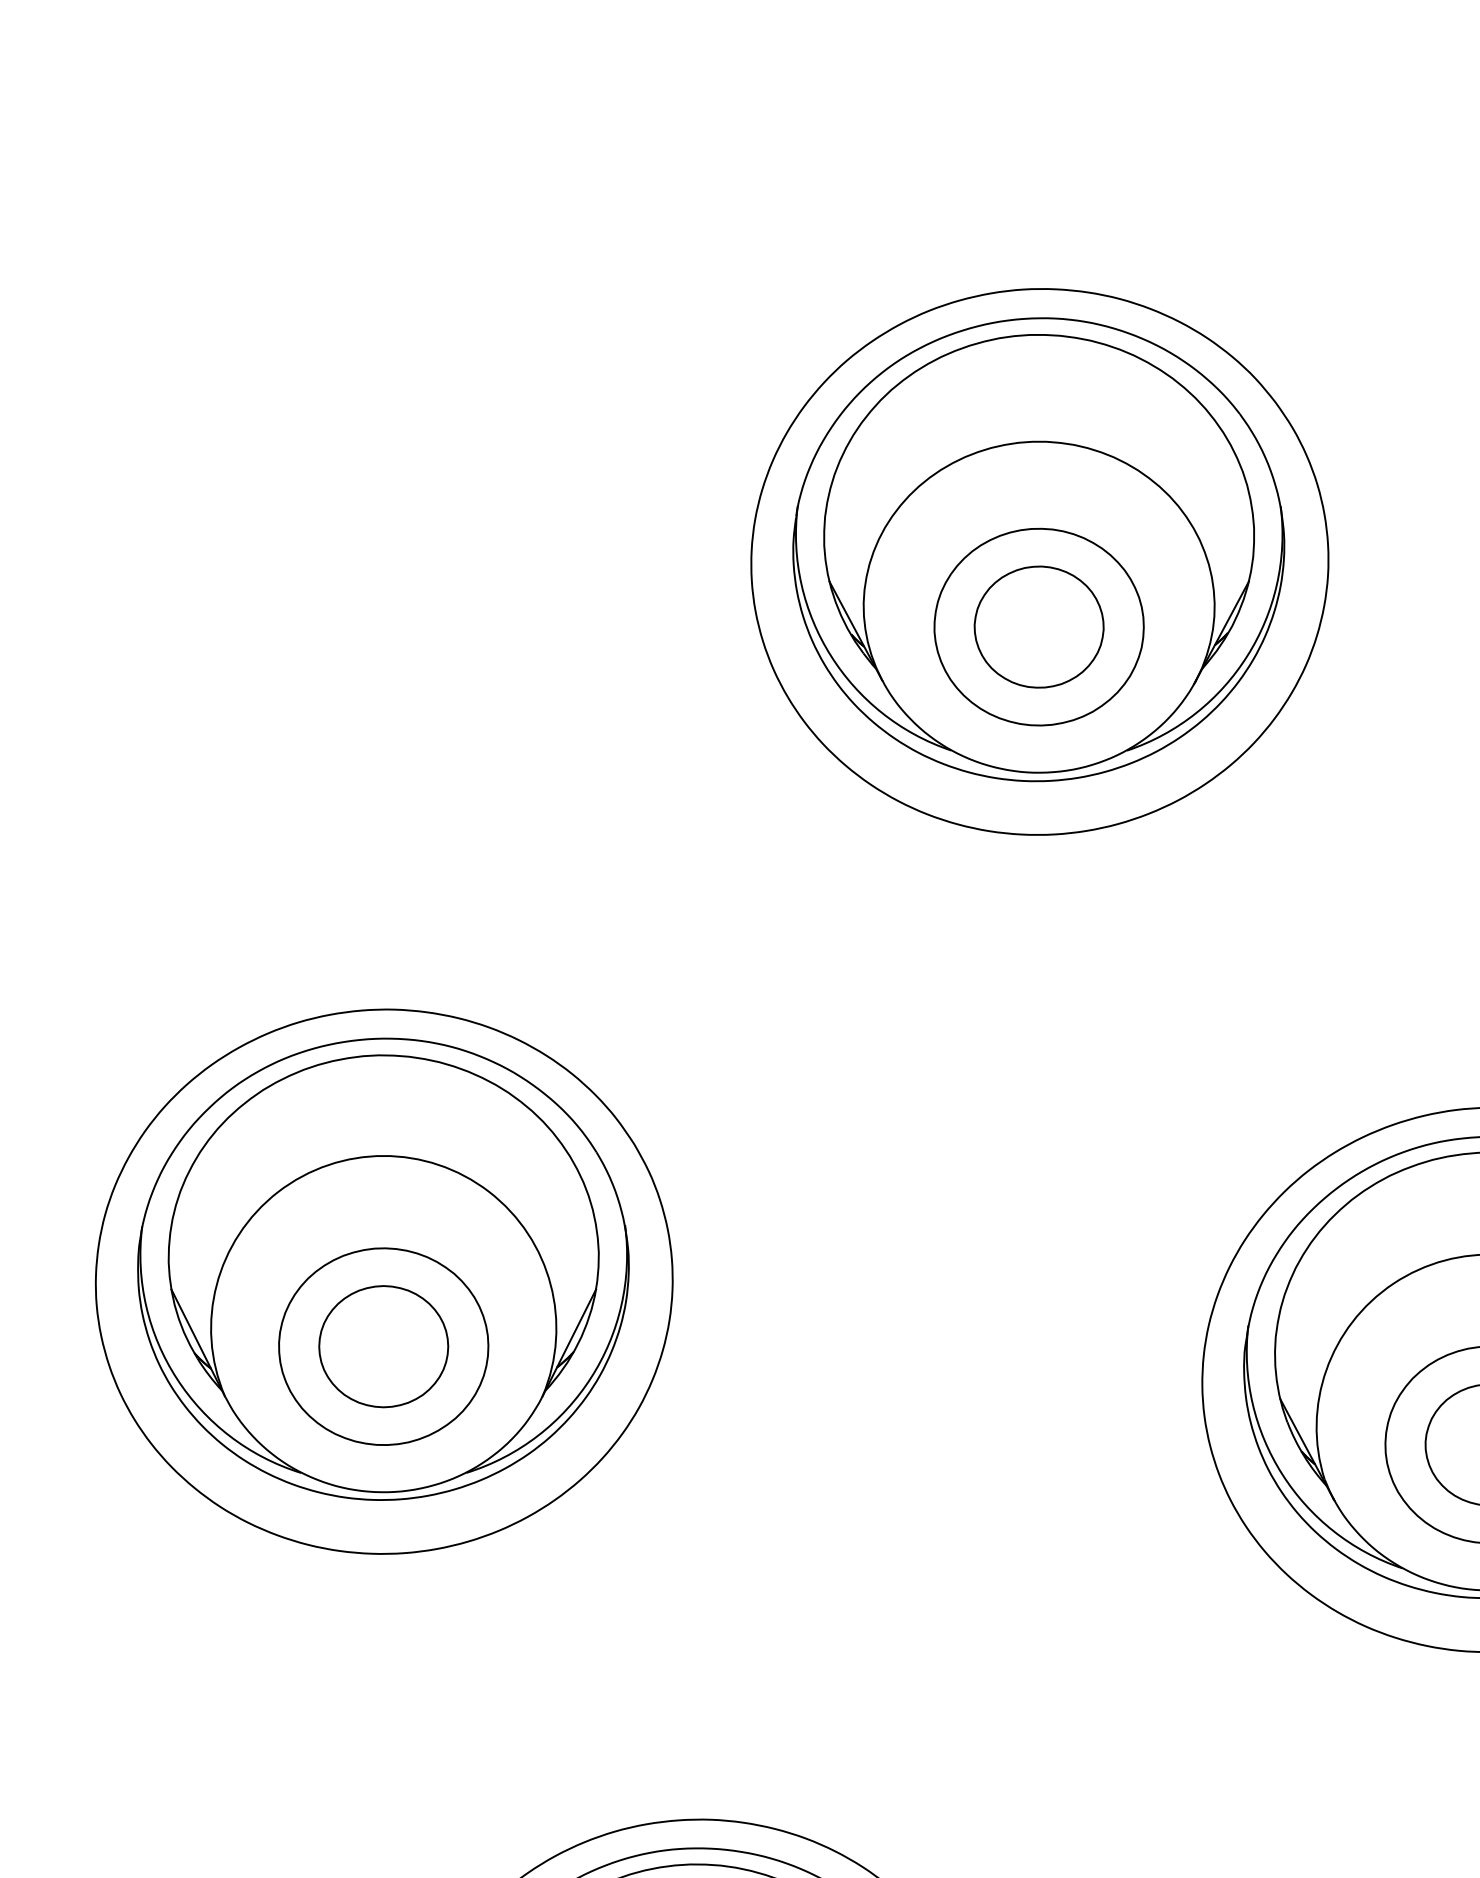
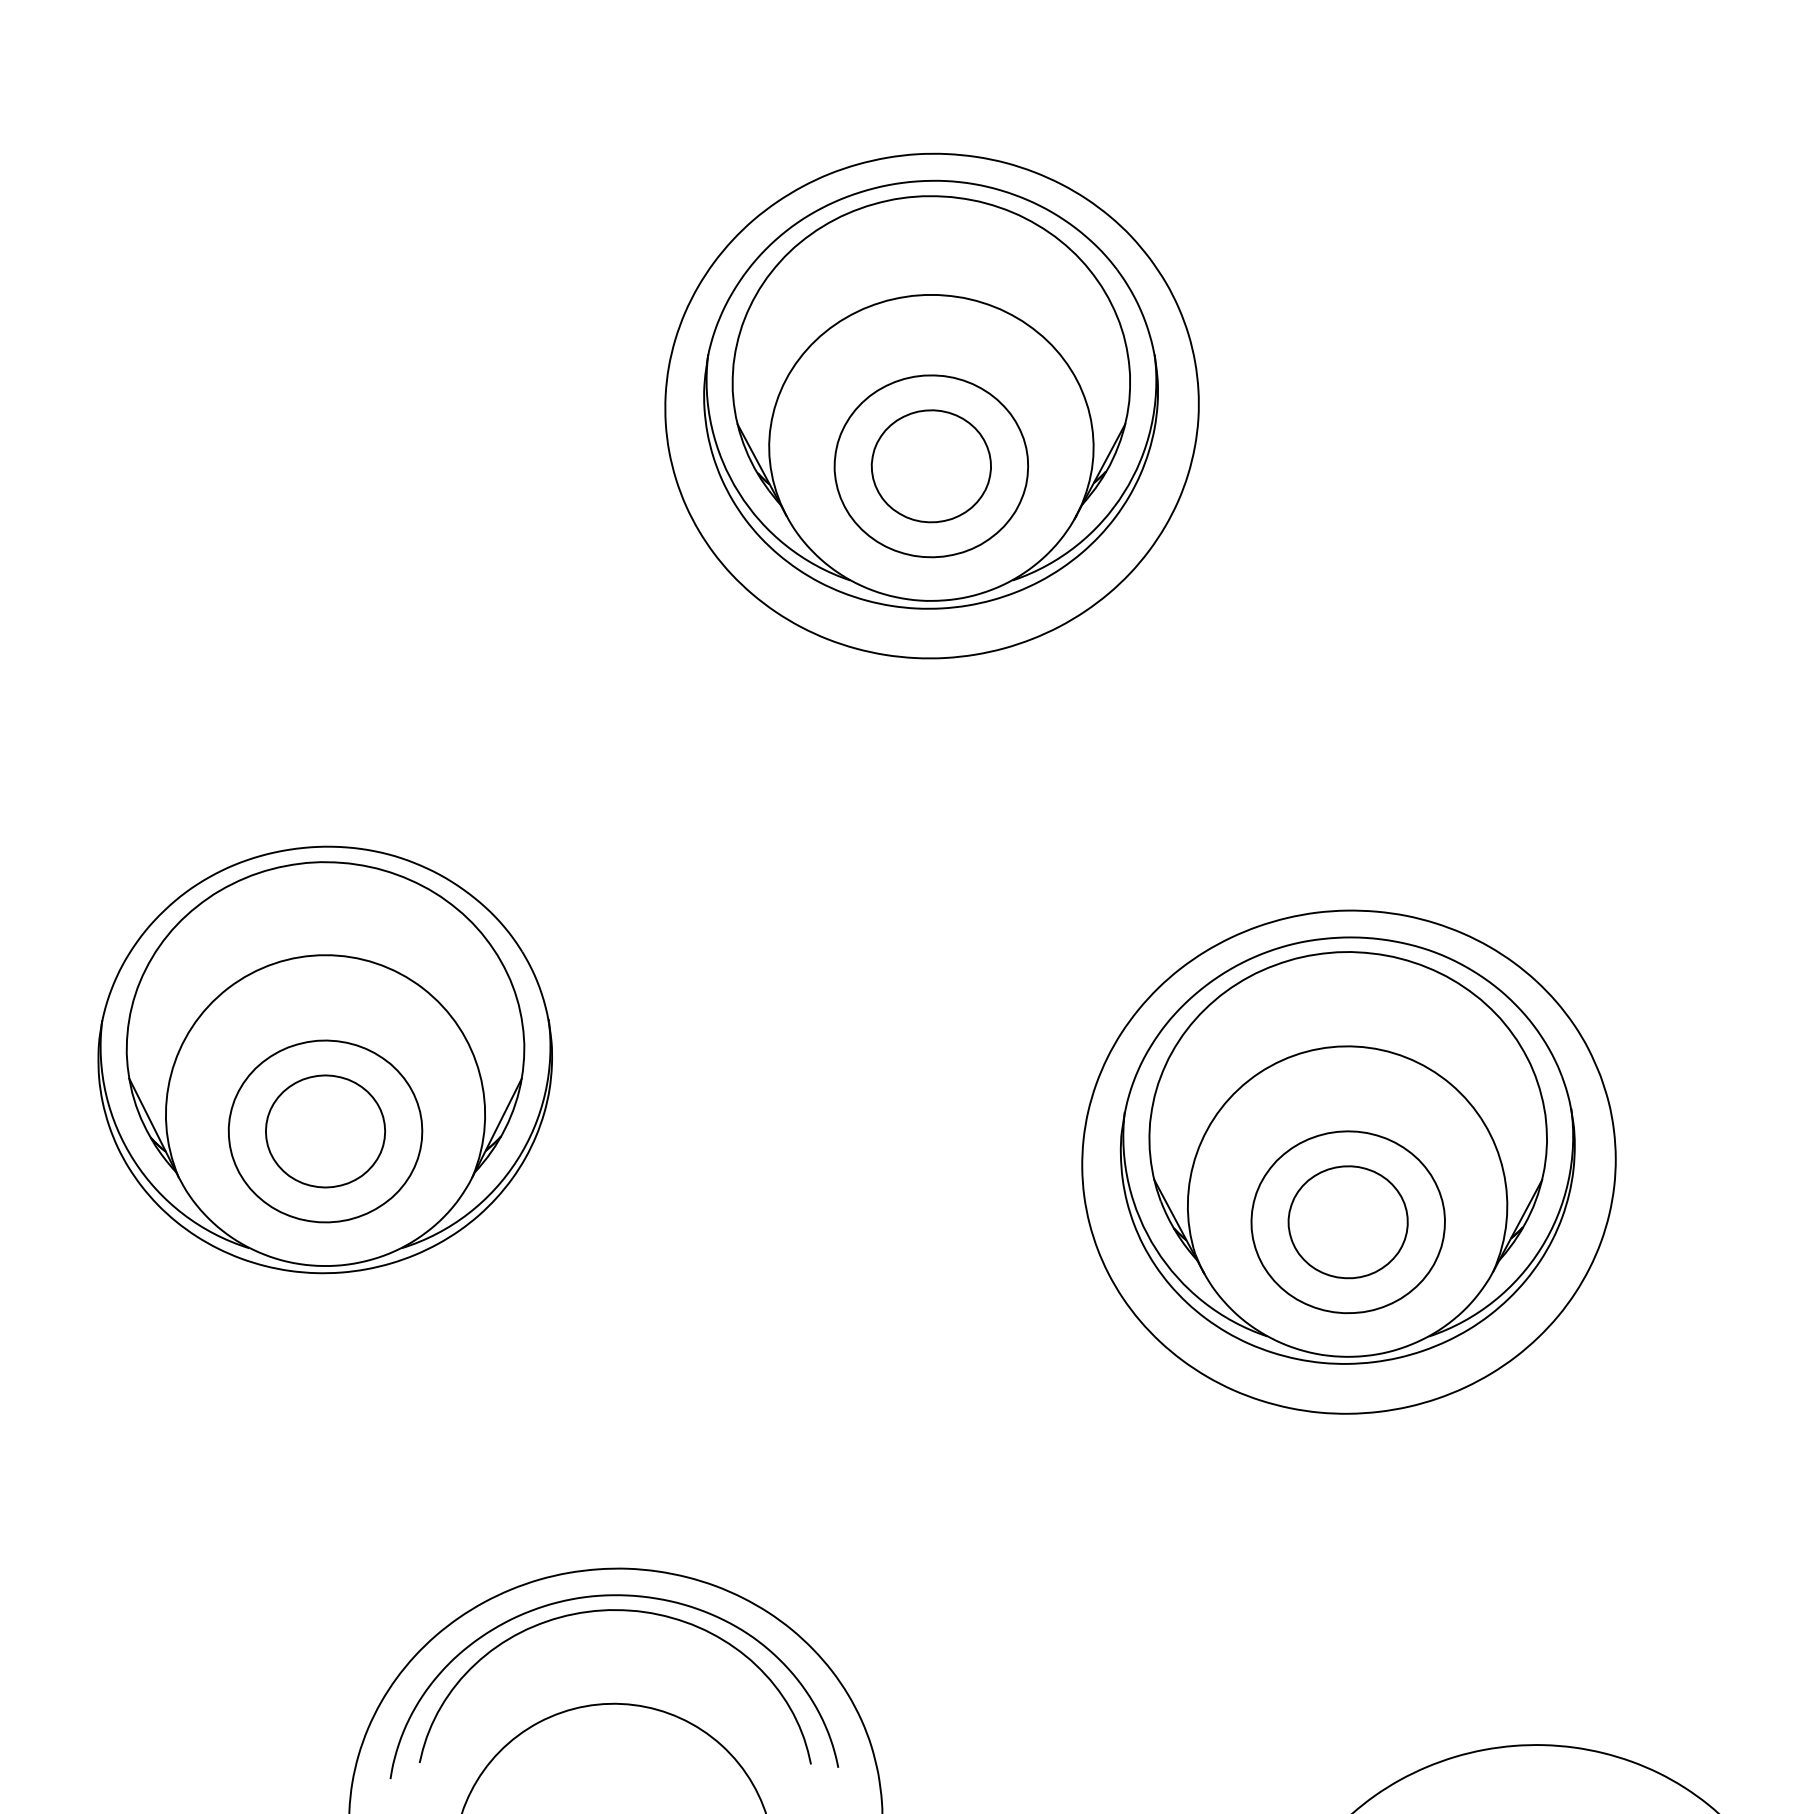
part: (383, 1280) -> (325, 1070), removed

